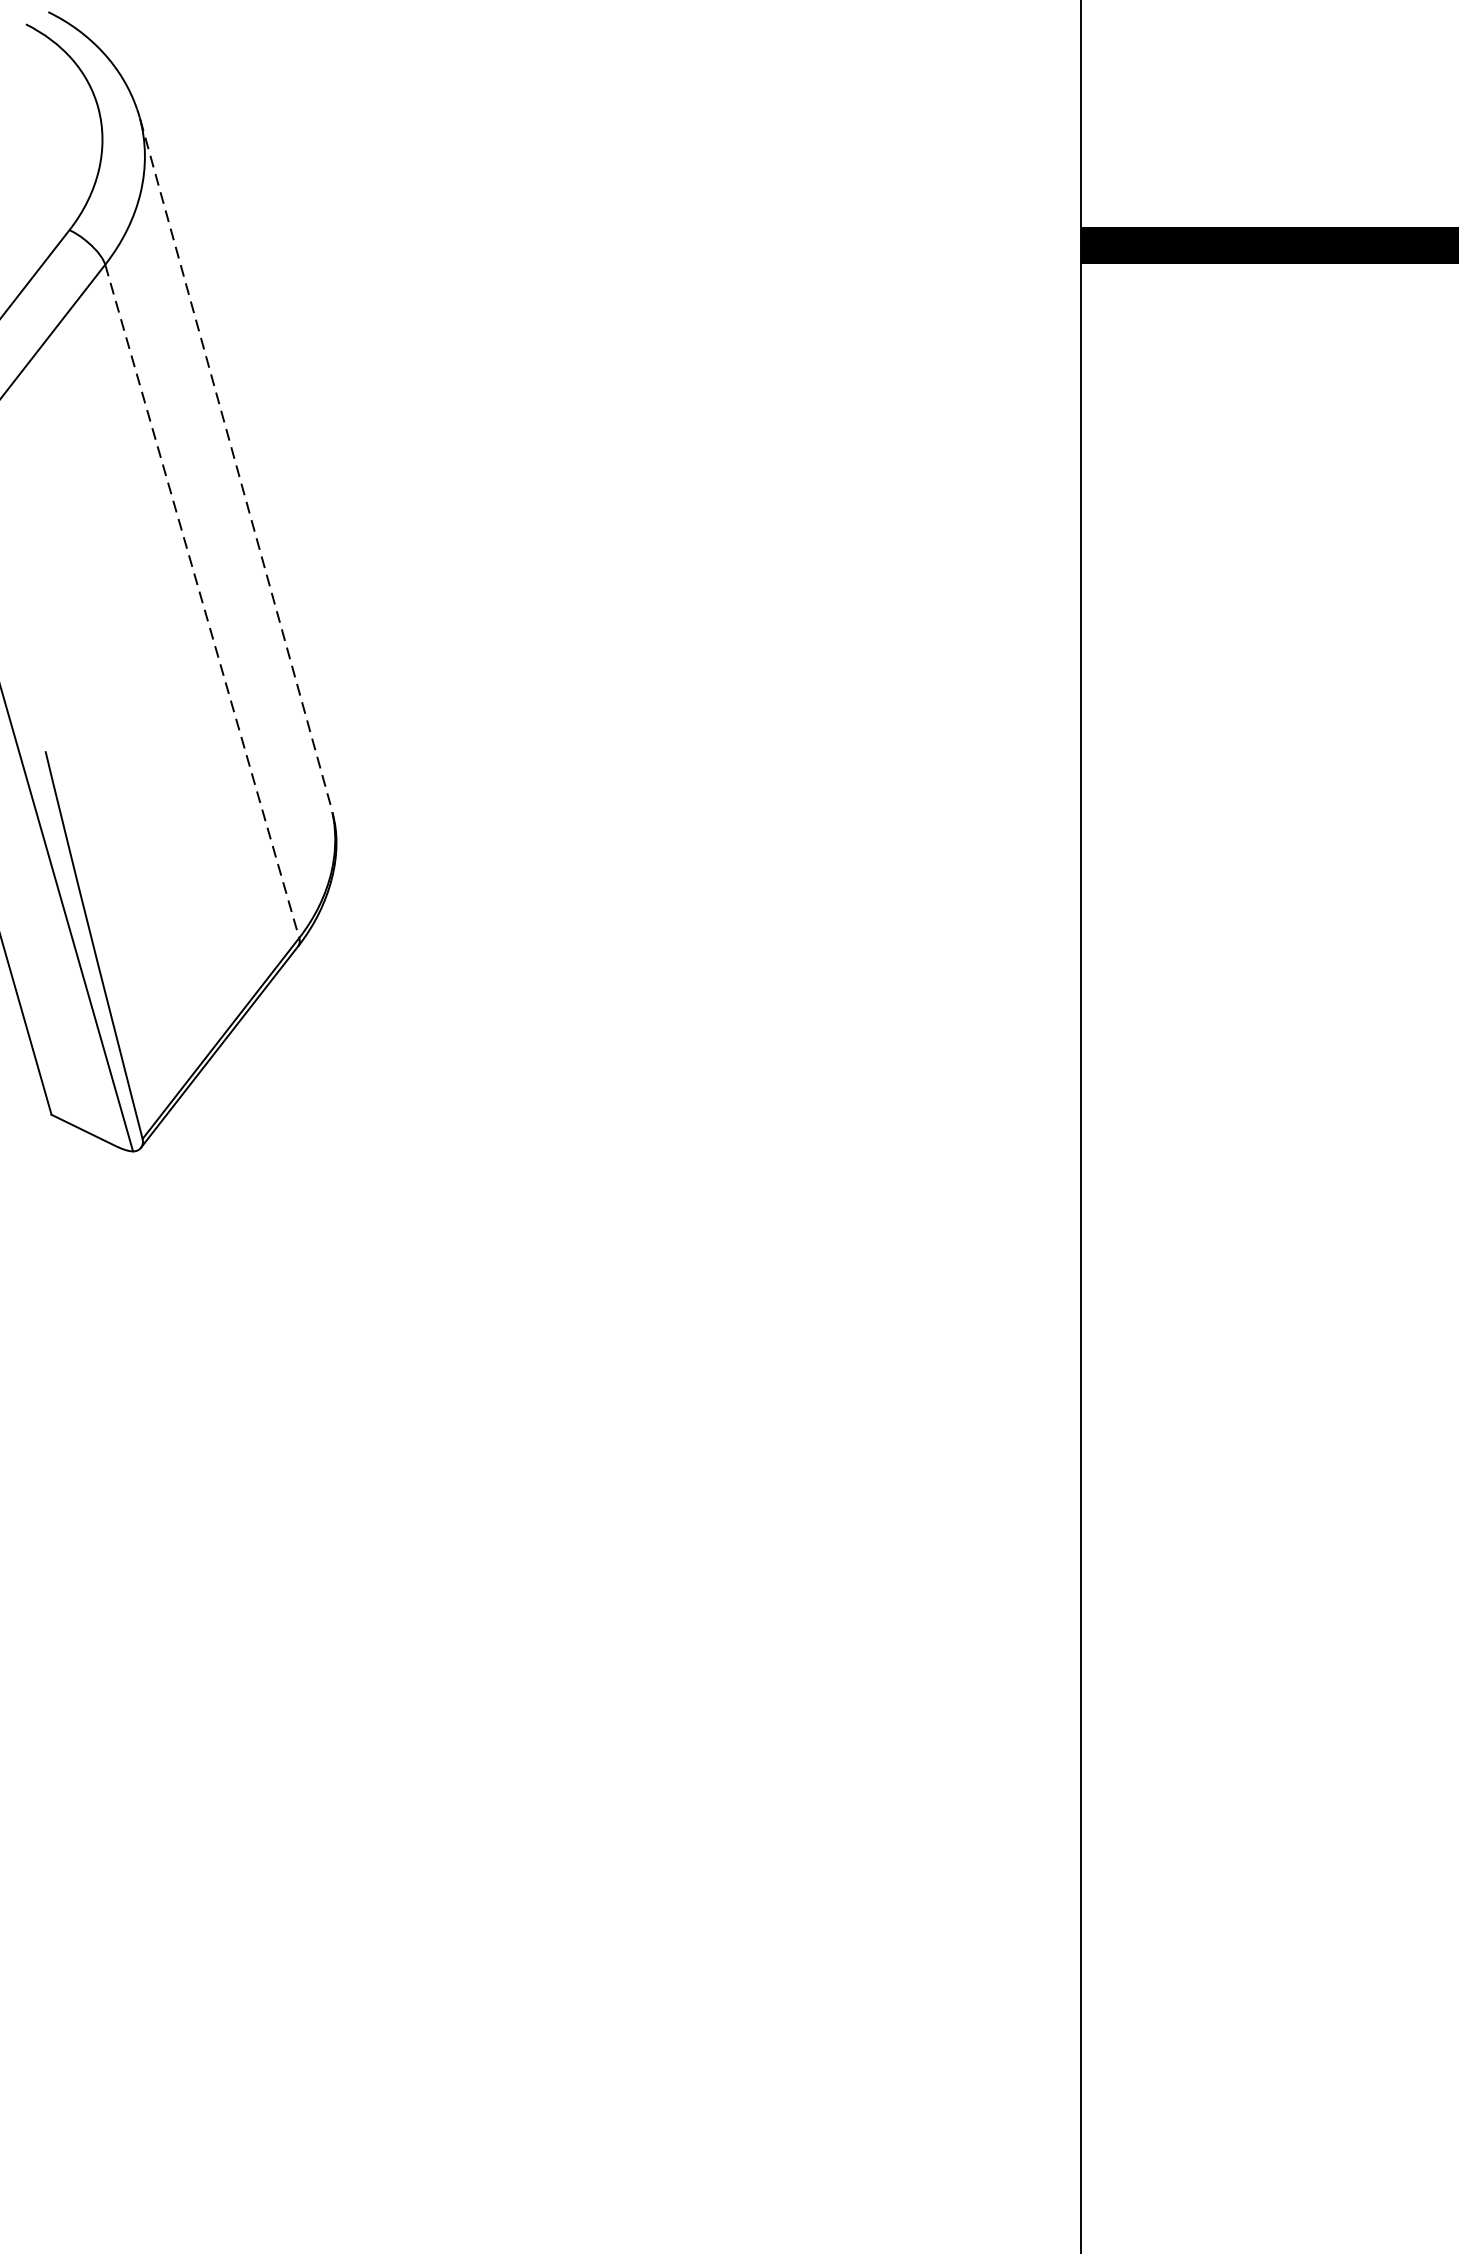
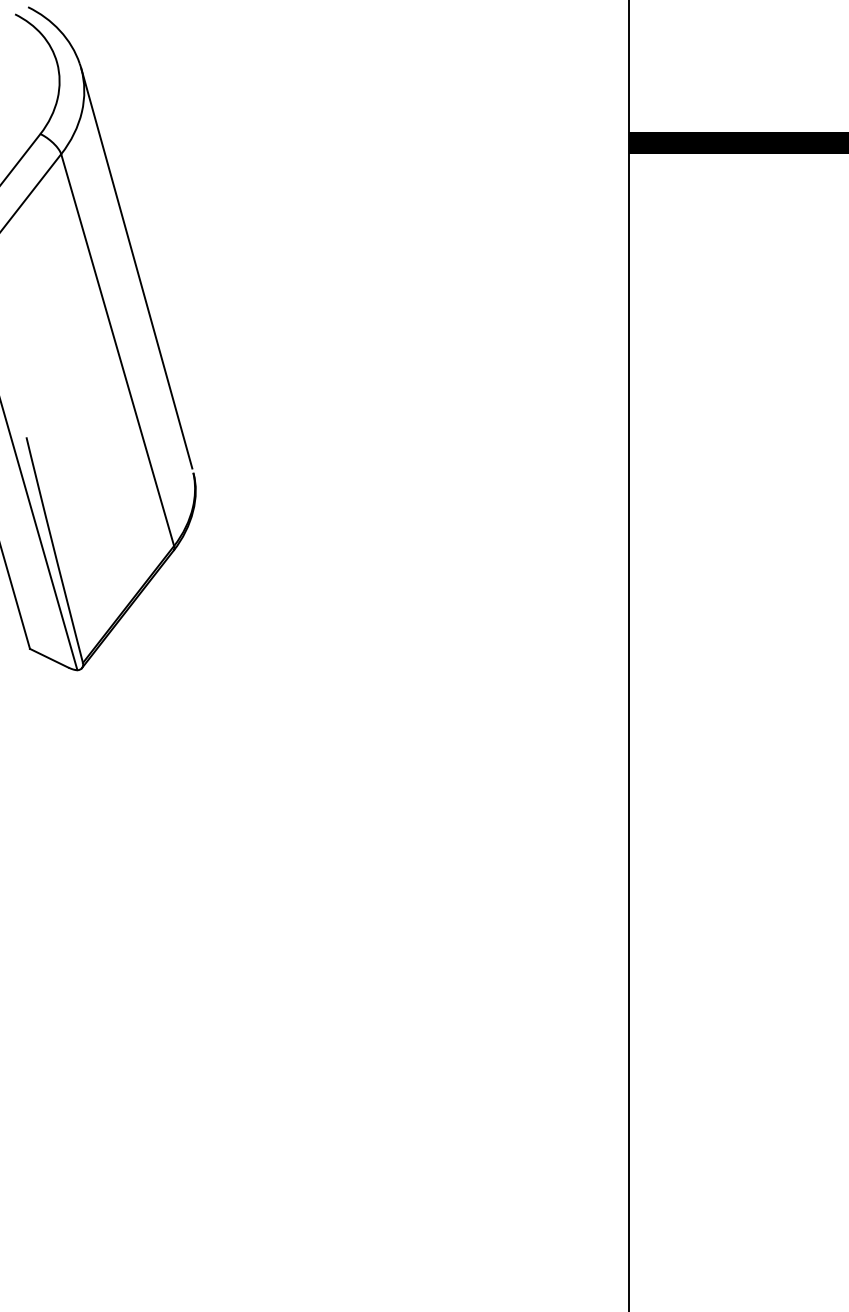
line: (234, 461) -> (136, 268), dashed -> solid
line: (201, 602) -> (117, 350), dashed -> solid

